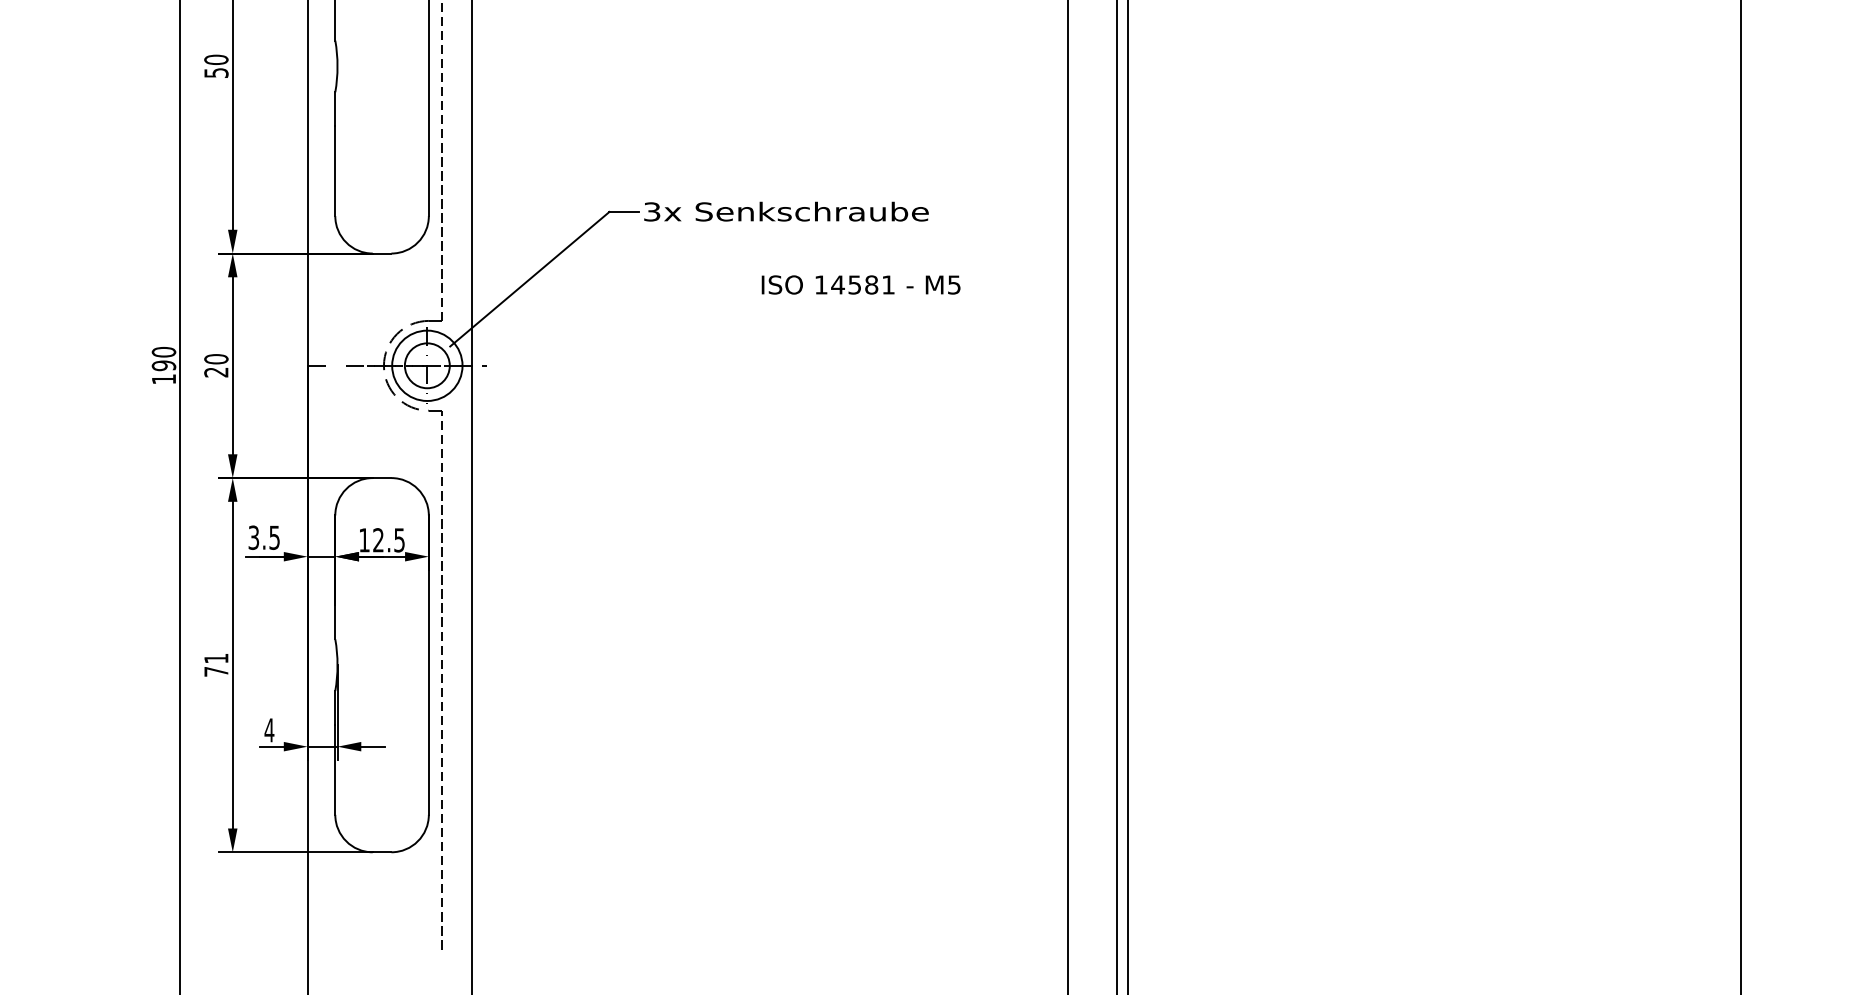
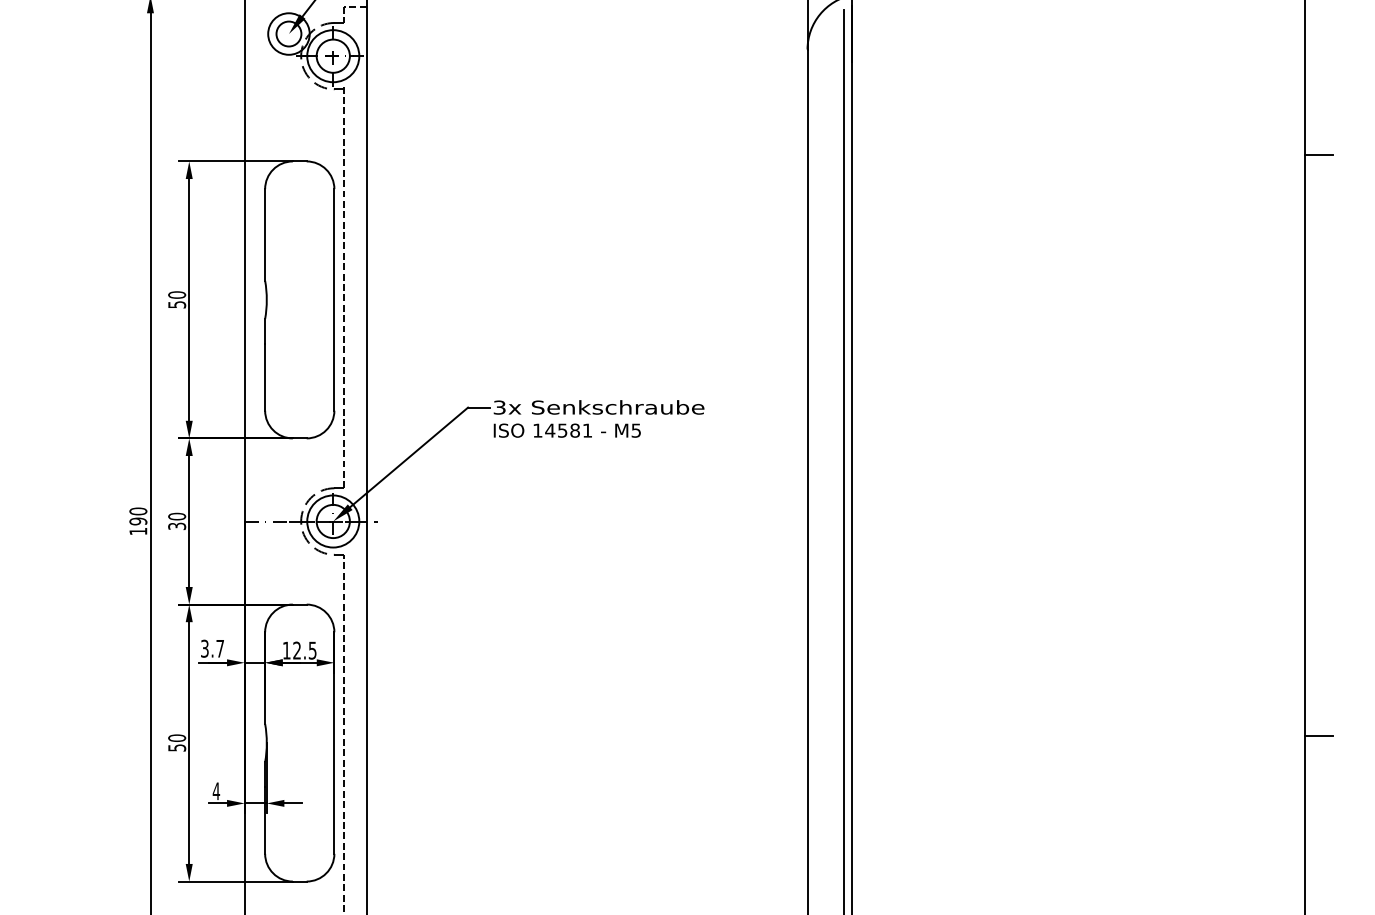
text: (859, 284) -> (566, 430), moved
fill: (439, 353) -> (342, 512), added
text: (216, 371) -> (177, 525), 20 -> 30
text: (273, 537) -> (219, 648), 3.5 -> 3.7
line: (1759, 656) -> (1319, 736), added
text: (216, 664) -> (177, 742), 71 -> 50

